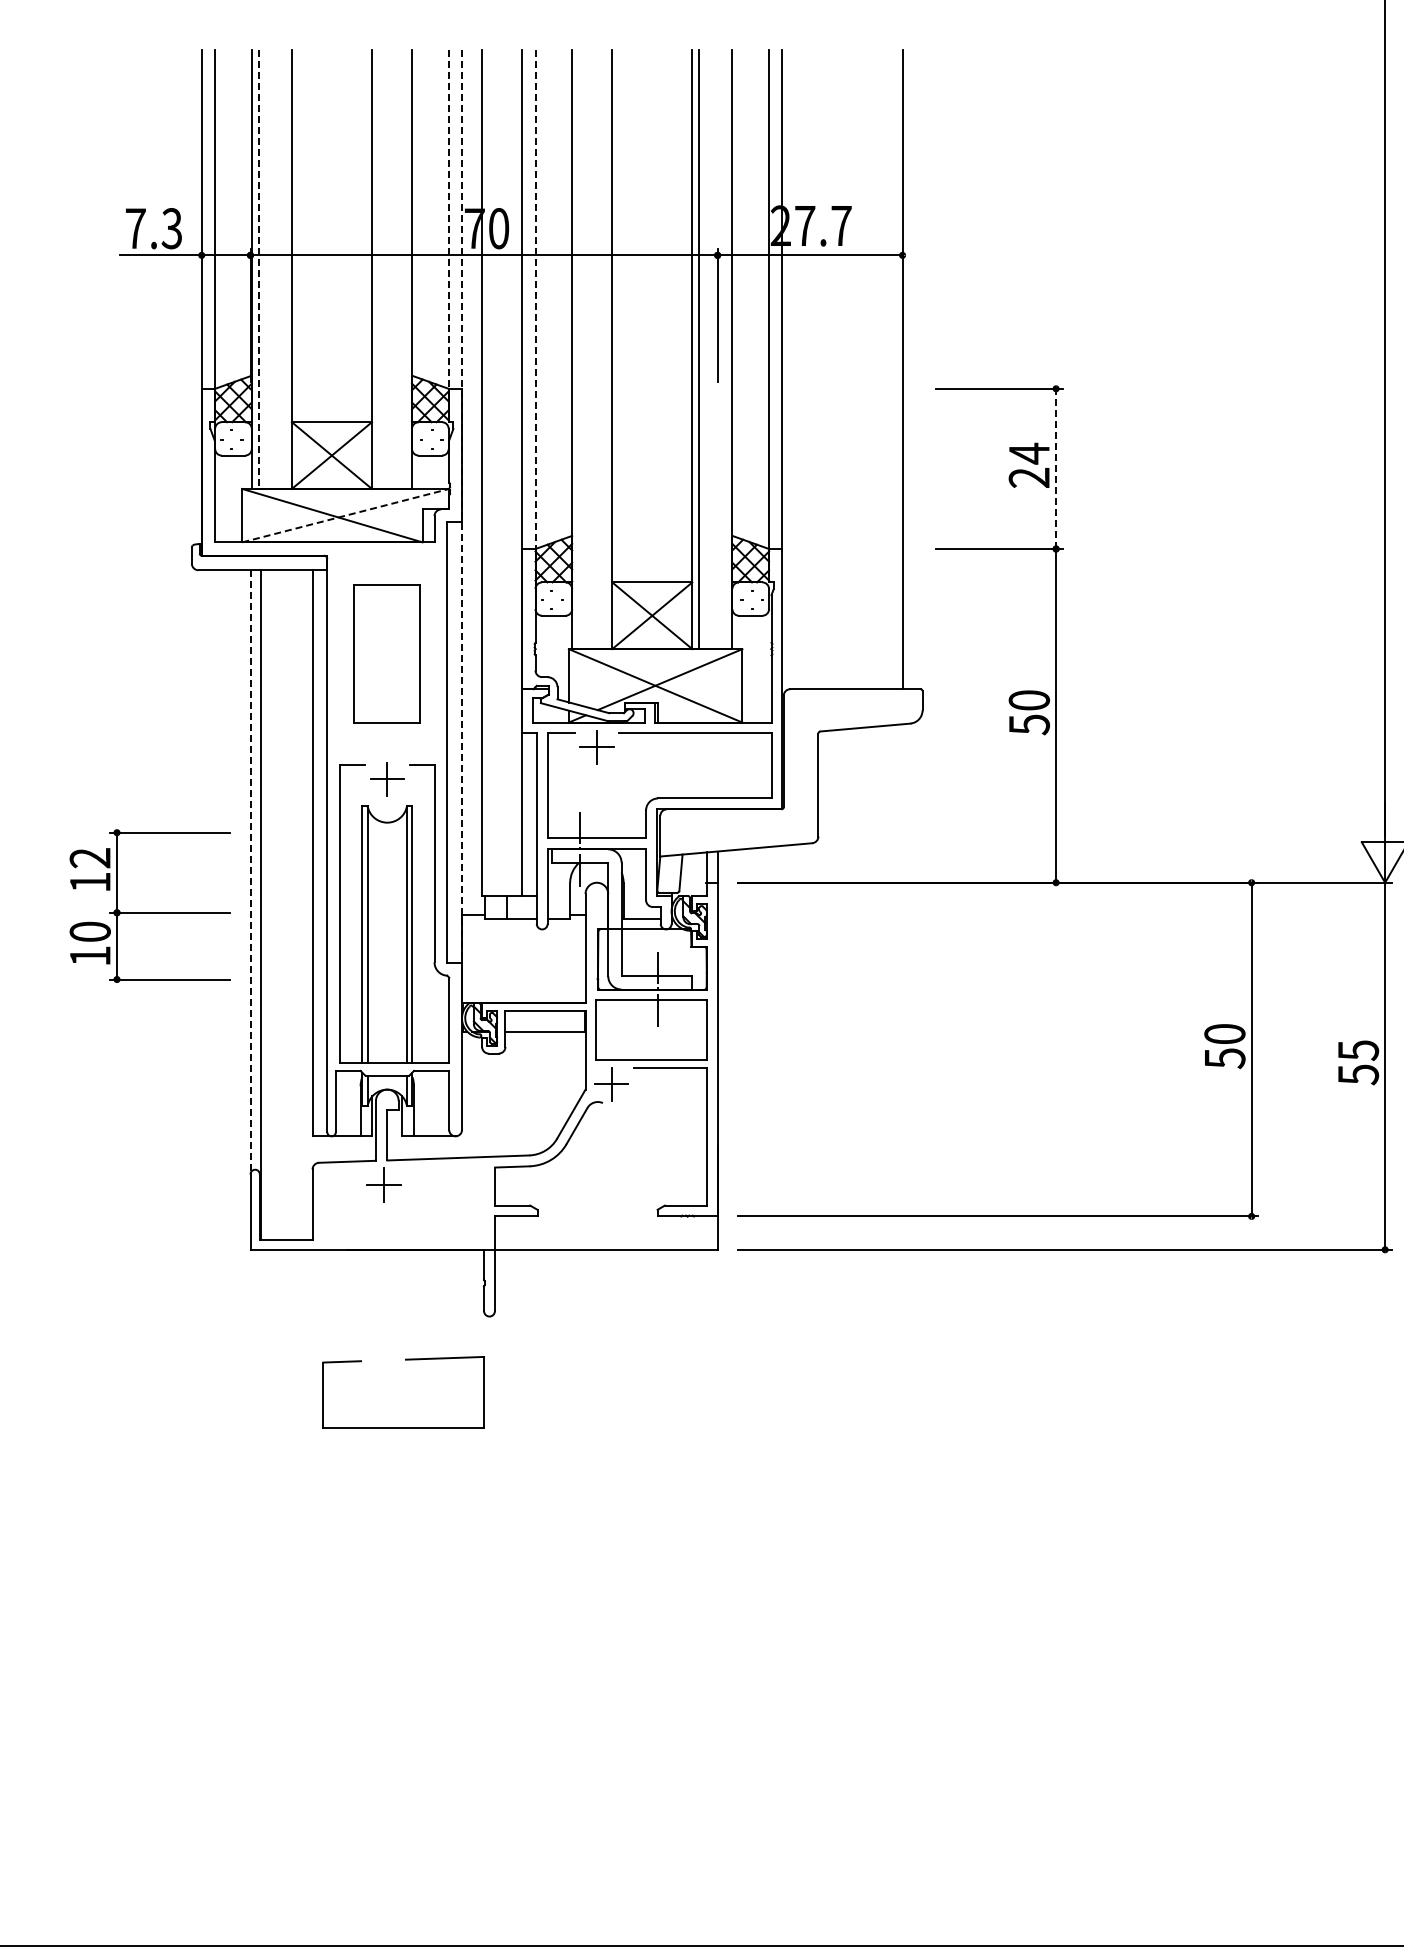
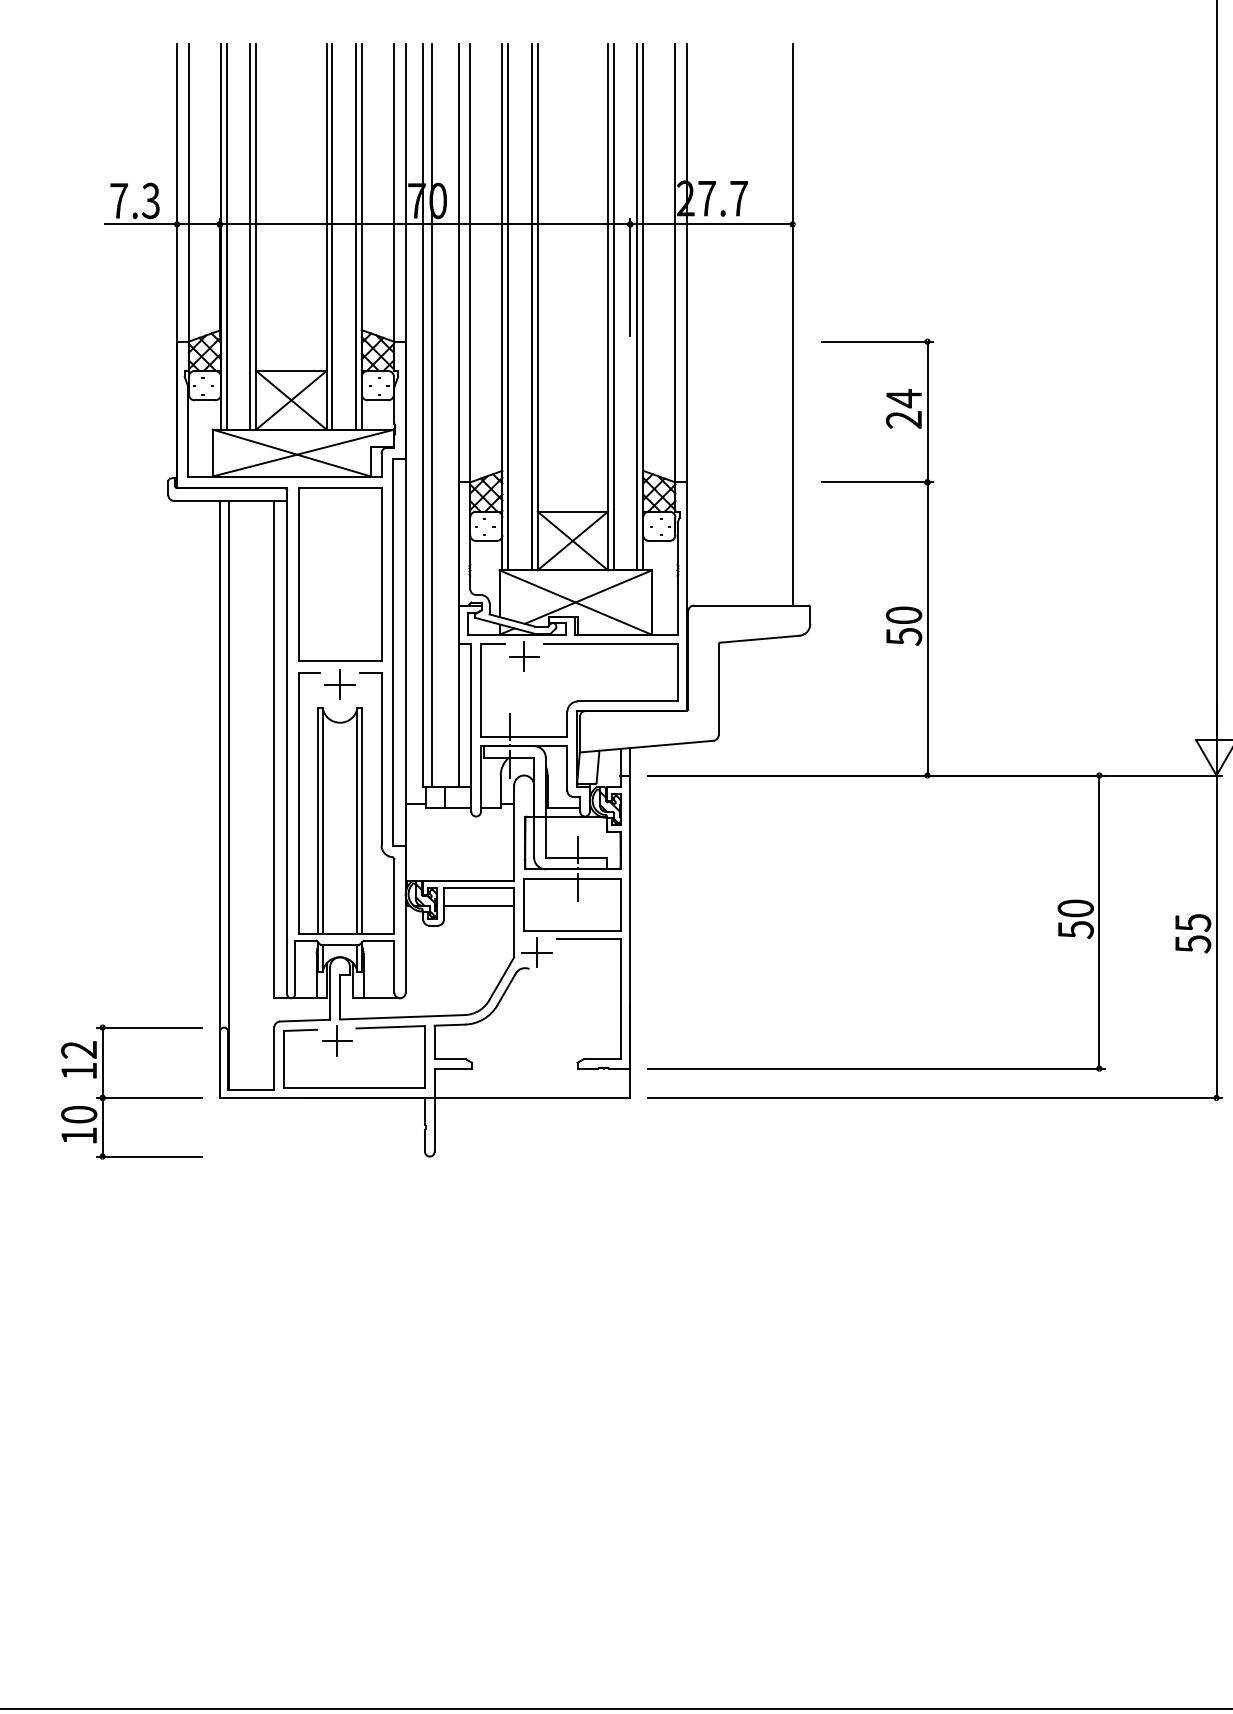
line: (448, 221) -> (393, 194), dashed -> solid
line: (285, 269) -> (250, 236), added
line: (378, 269) -> (332, 236), added
line: (405, 269) -> (356, 236), added
line: (258, 270) -> (226, 237), dashed -> solid
line: (535, 301) -> (470, 264), dashed -> solid
line: (578, 349) -> (508, 307), added
line: (605, 349) -> (531, 307), added
line: (725, 349) -> (637, 307), added
line: (1056, 468) -> (927, 411), dashed -> solid
line: (492, 473) -> (432, 416), added
line: (462, 507) -> (406, 445), dashed -> solid
line: (345, 515) -> (303, 452), dashed -> solid
part: (387, 653) -> (340, 574), size x1.43
line: (250, 872) -> (219, 766), dashed -> solid
part: (149, 912) -> (131, 1097), moved
part: (405, 1360) -> (356, 1029), moved

